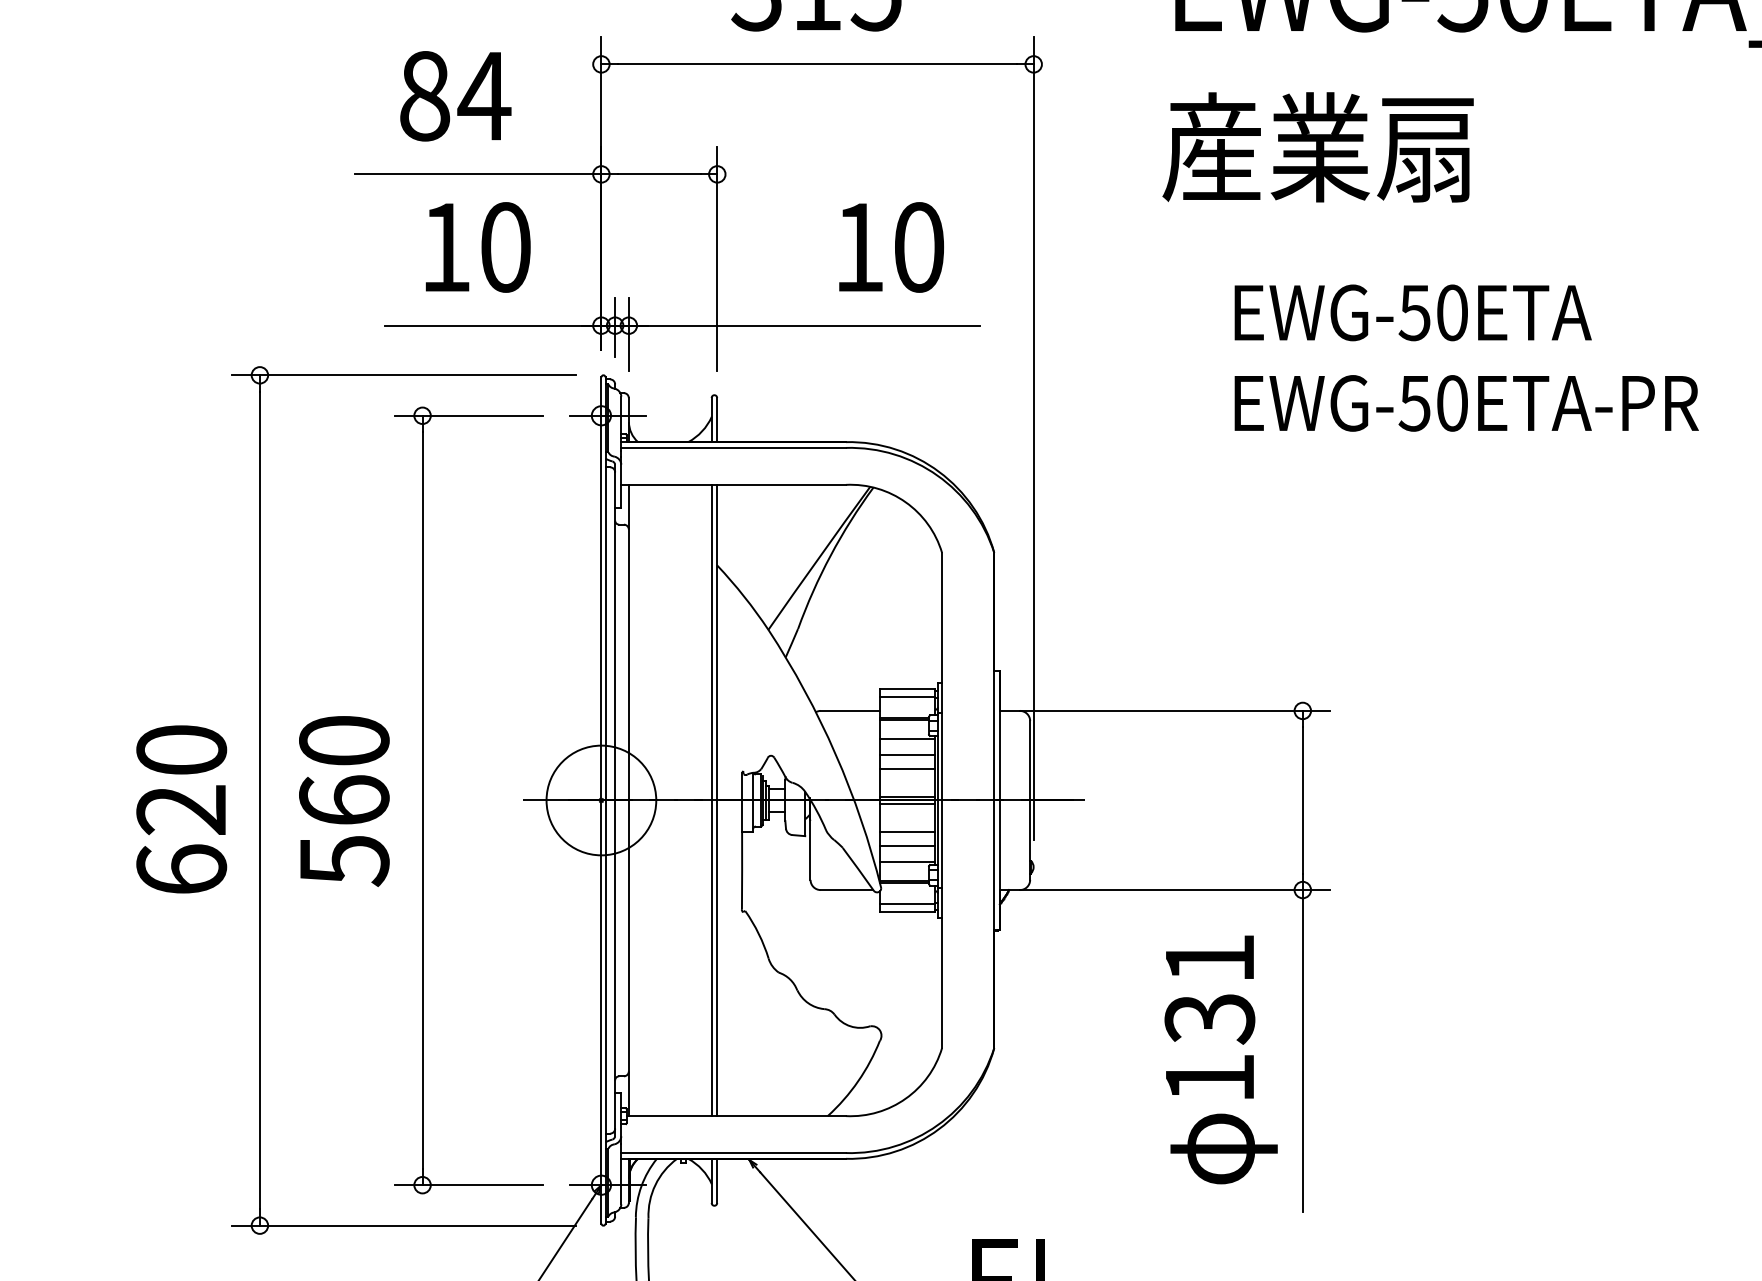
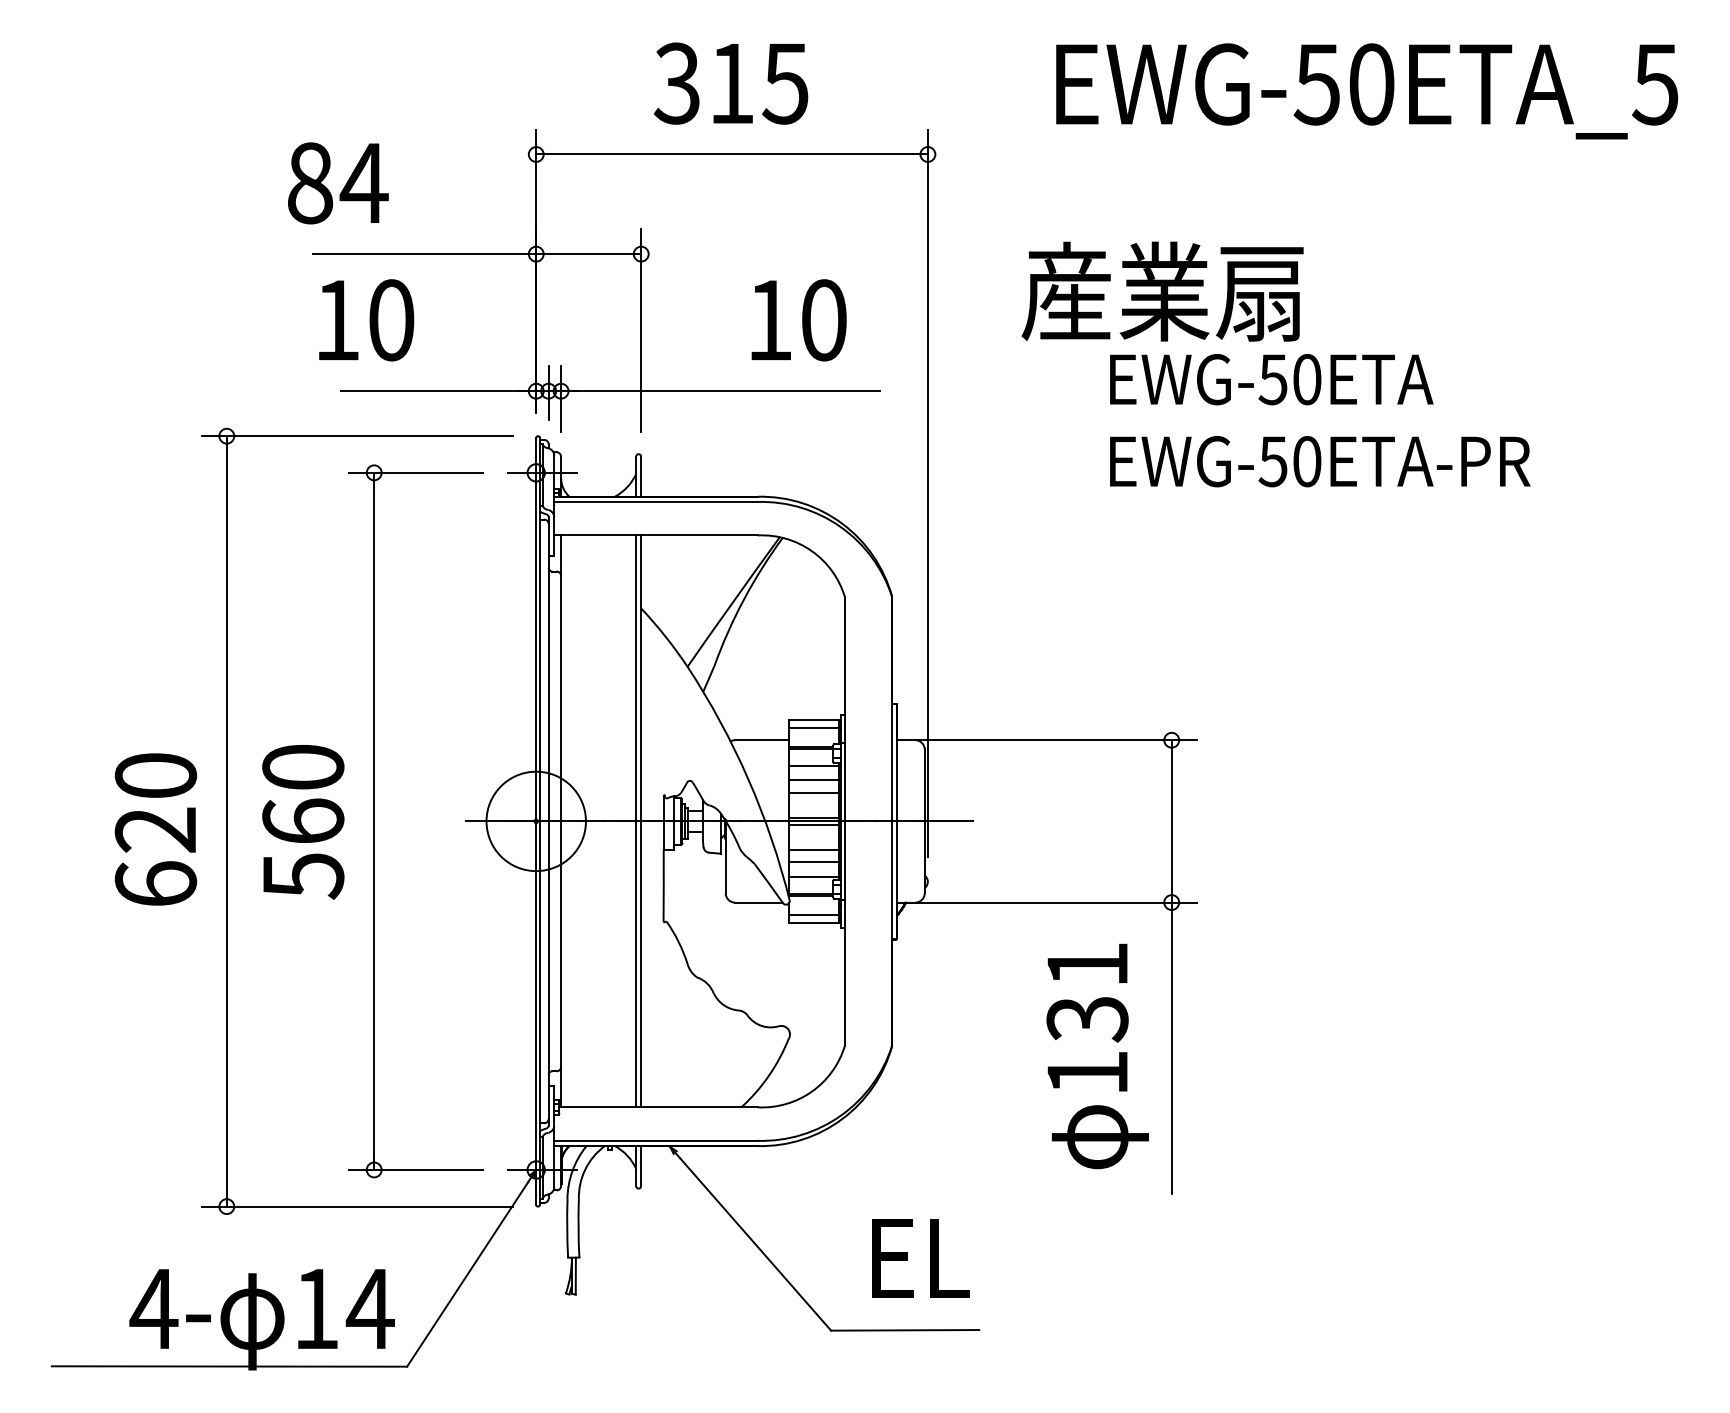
text: (456, 96) -> (338, 183), moved
text: (1317, 147) -> (1162, 291), moved
text: (478, 247) -> (366, 320), moved

